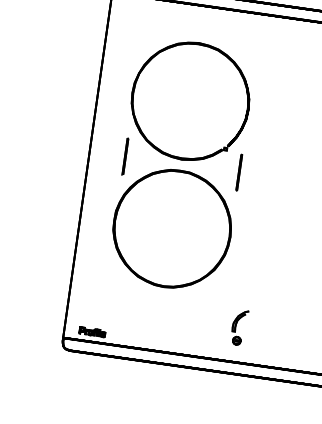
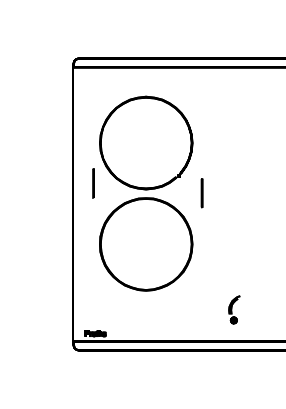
line: (125, 156) -> (93, 183), moved
line: (238, 172) -> (201, 193), moved
part: (239, 327) -> (234, 309), moved

